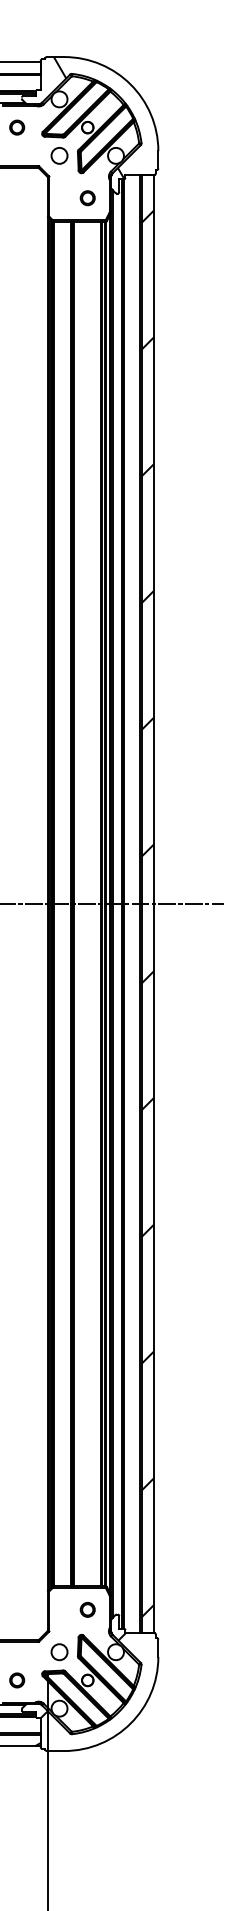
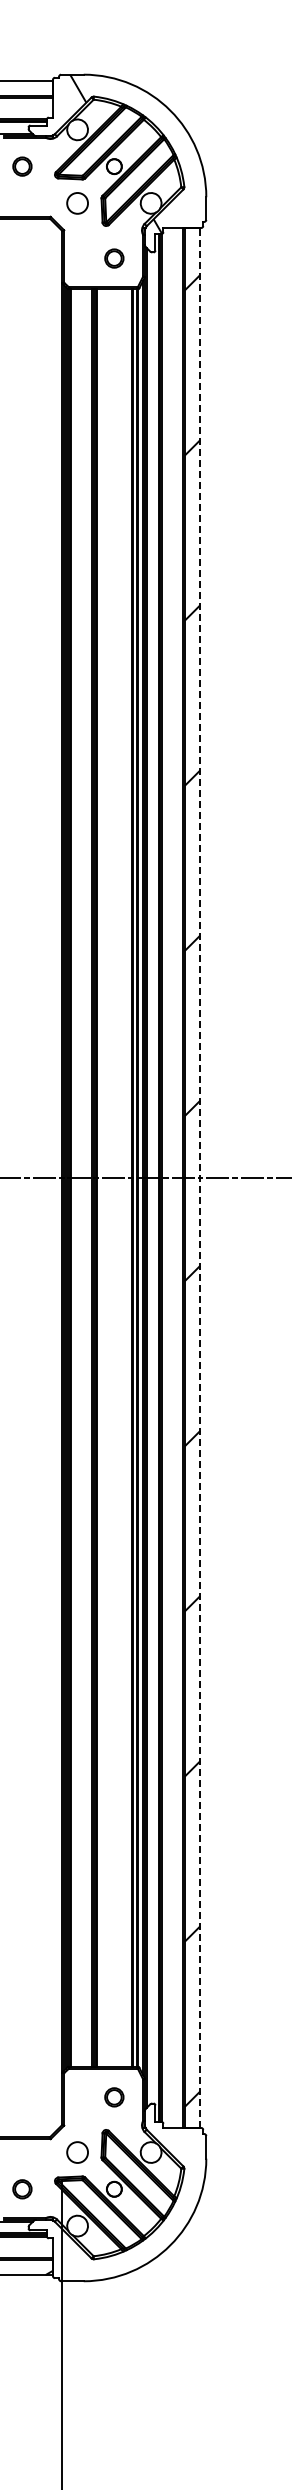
line: (153, 903) -> (200, 1177), solid -> dashed
hatch: (83, 1675) -> (108, 2183), removed

